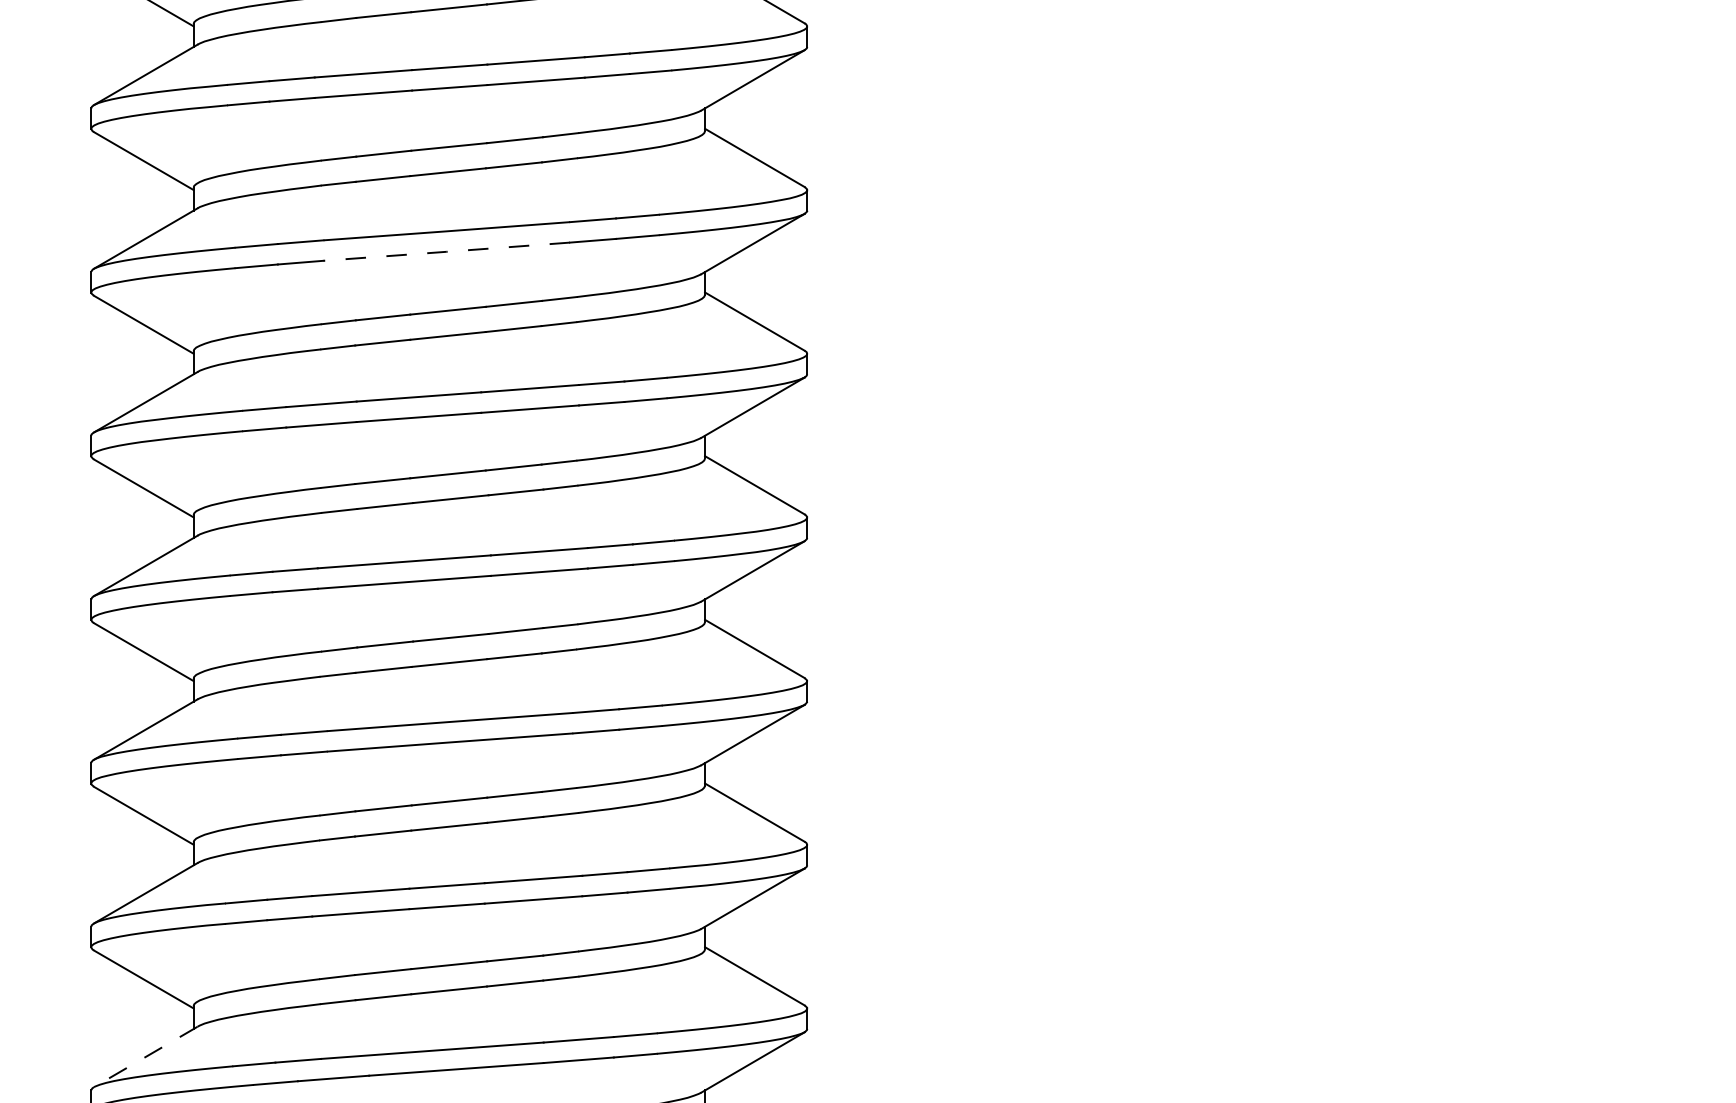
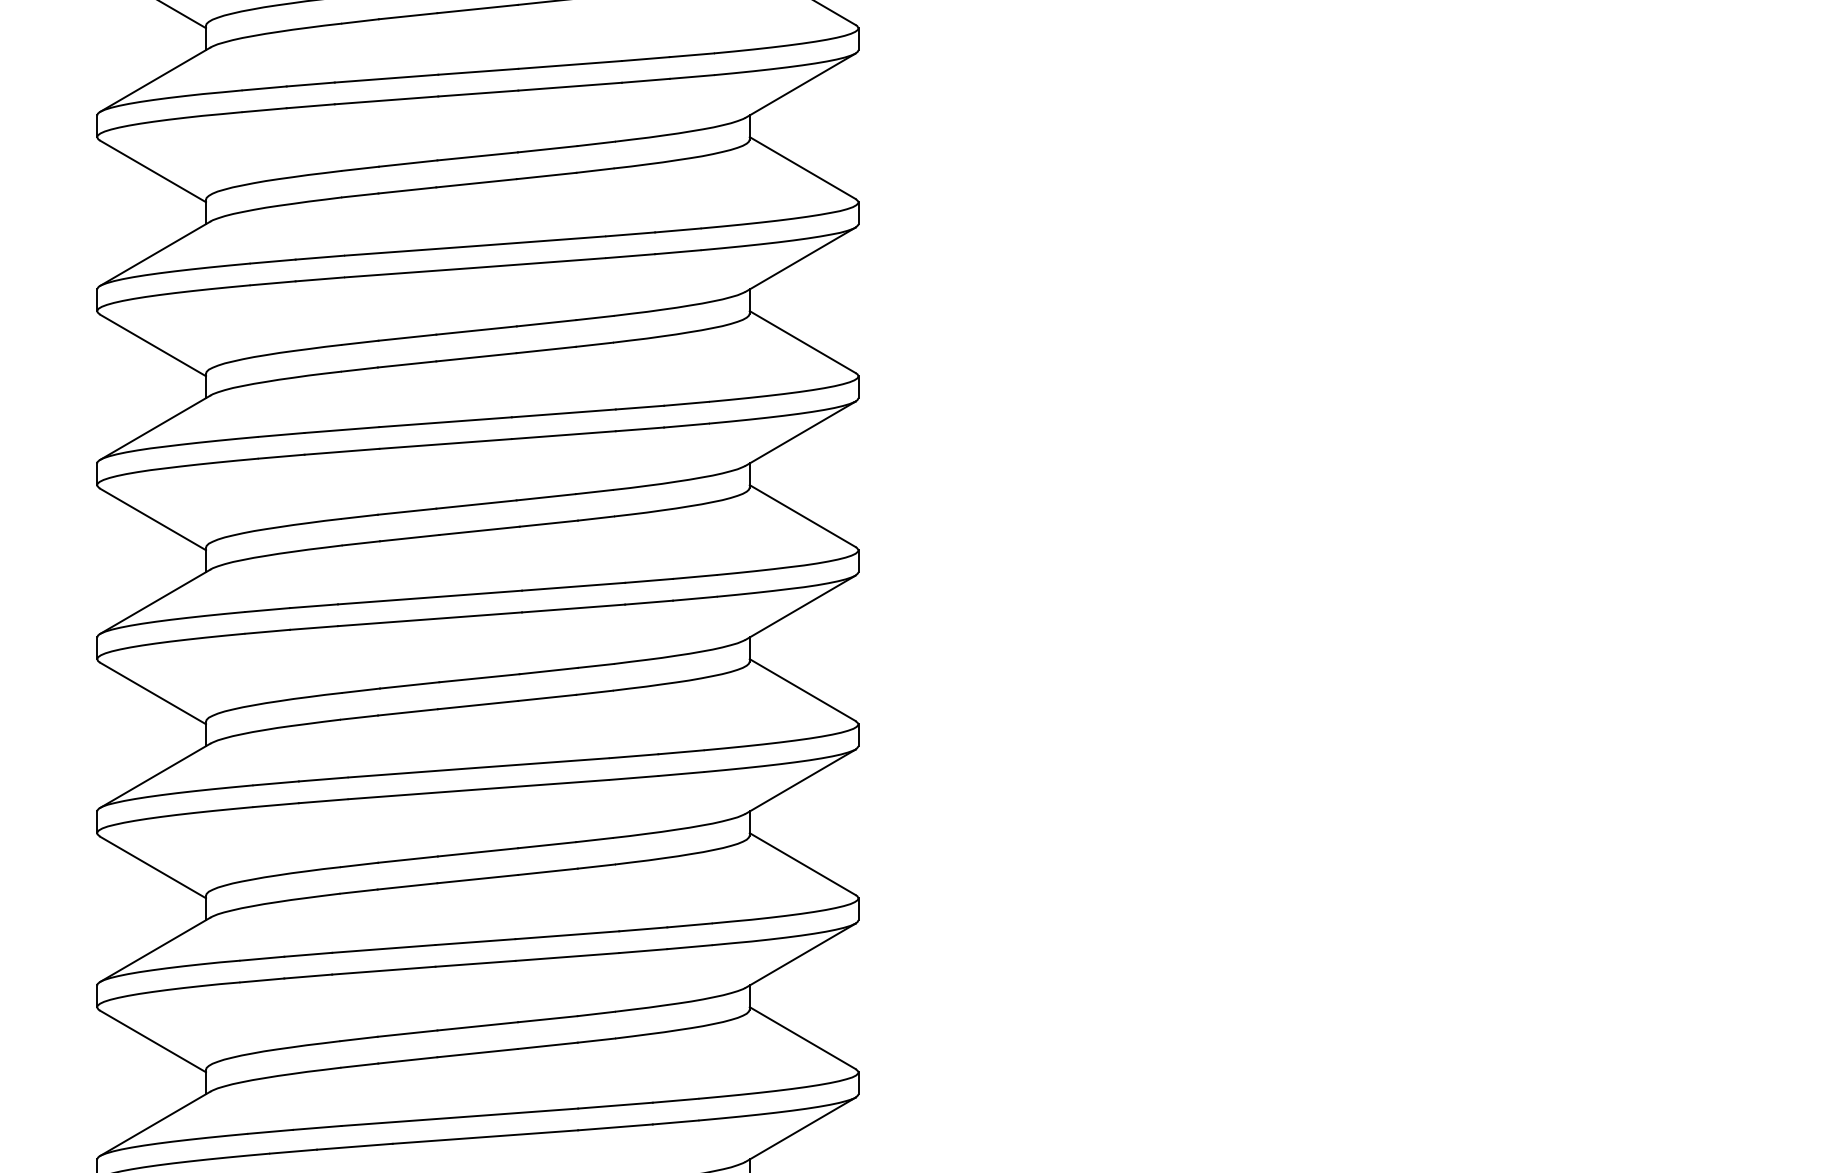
line: (447, 251) -> (475, 267), dashed -> solid
line: (146, 1056) -> (155, 1123), dashed -> solid

